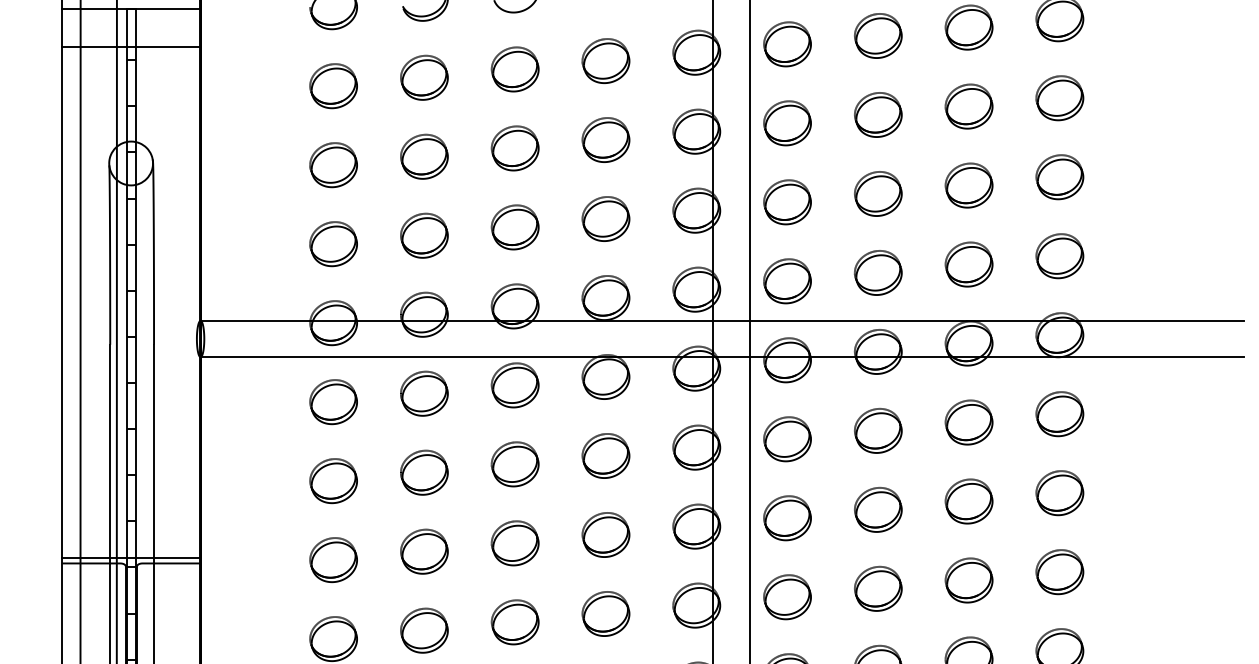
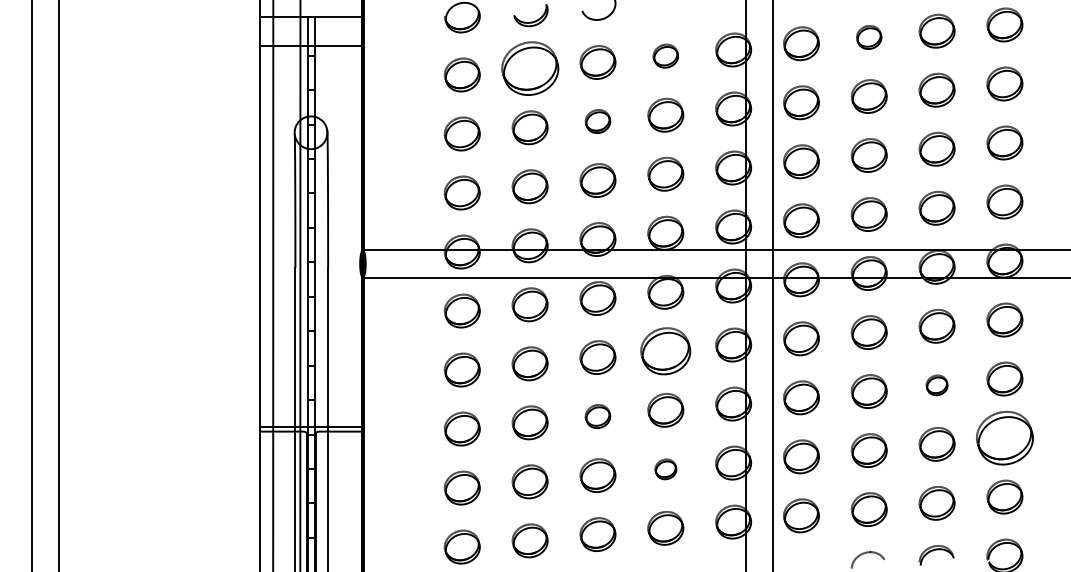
part: (877, 35) -> (868, 37), size x0.7
part: (605, 60) -> (665, 55), size x0.7
part: (423, 77) -> (529, 68), size x1.6
part: (514, 148) -> (597, 121), size x0.7
part: (605, 456) -> (665, 351), size x1.4
part: (968, 501) -> (936, 385), size x0.6
part: (514, 543) -> (597, 416), size x0.7
part: (1059, 571) -> (1004, 437), size x1.6
part: (605, 614) -> (665, 469), size x0.6

